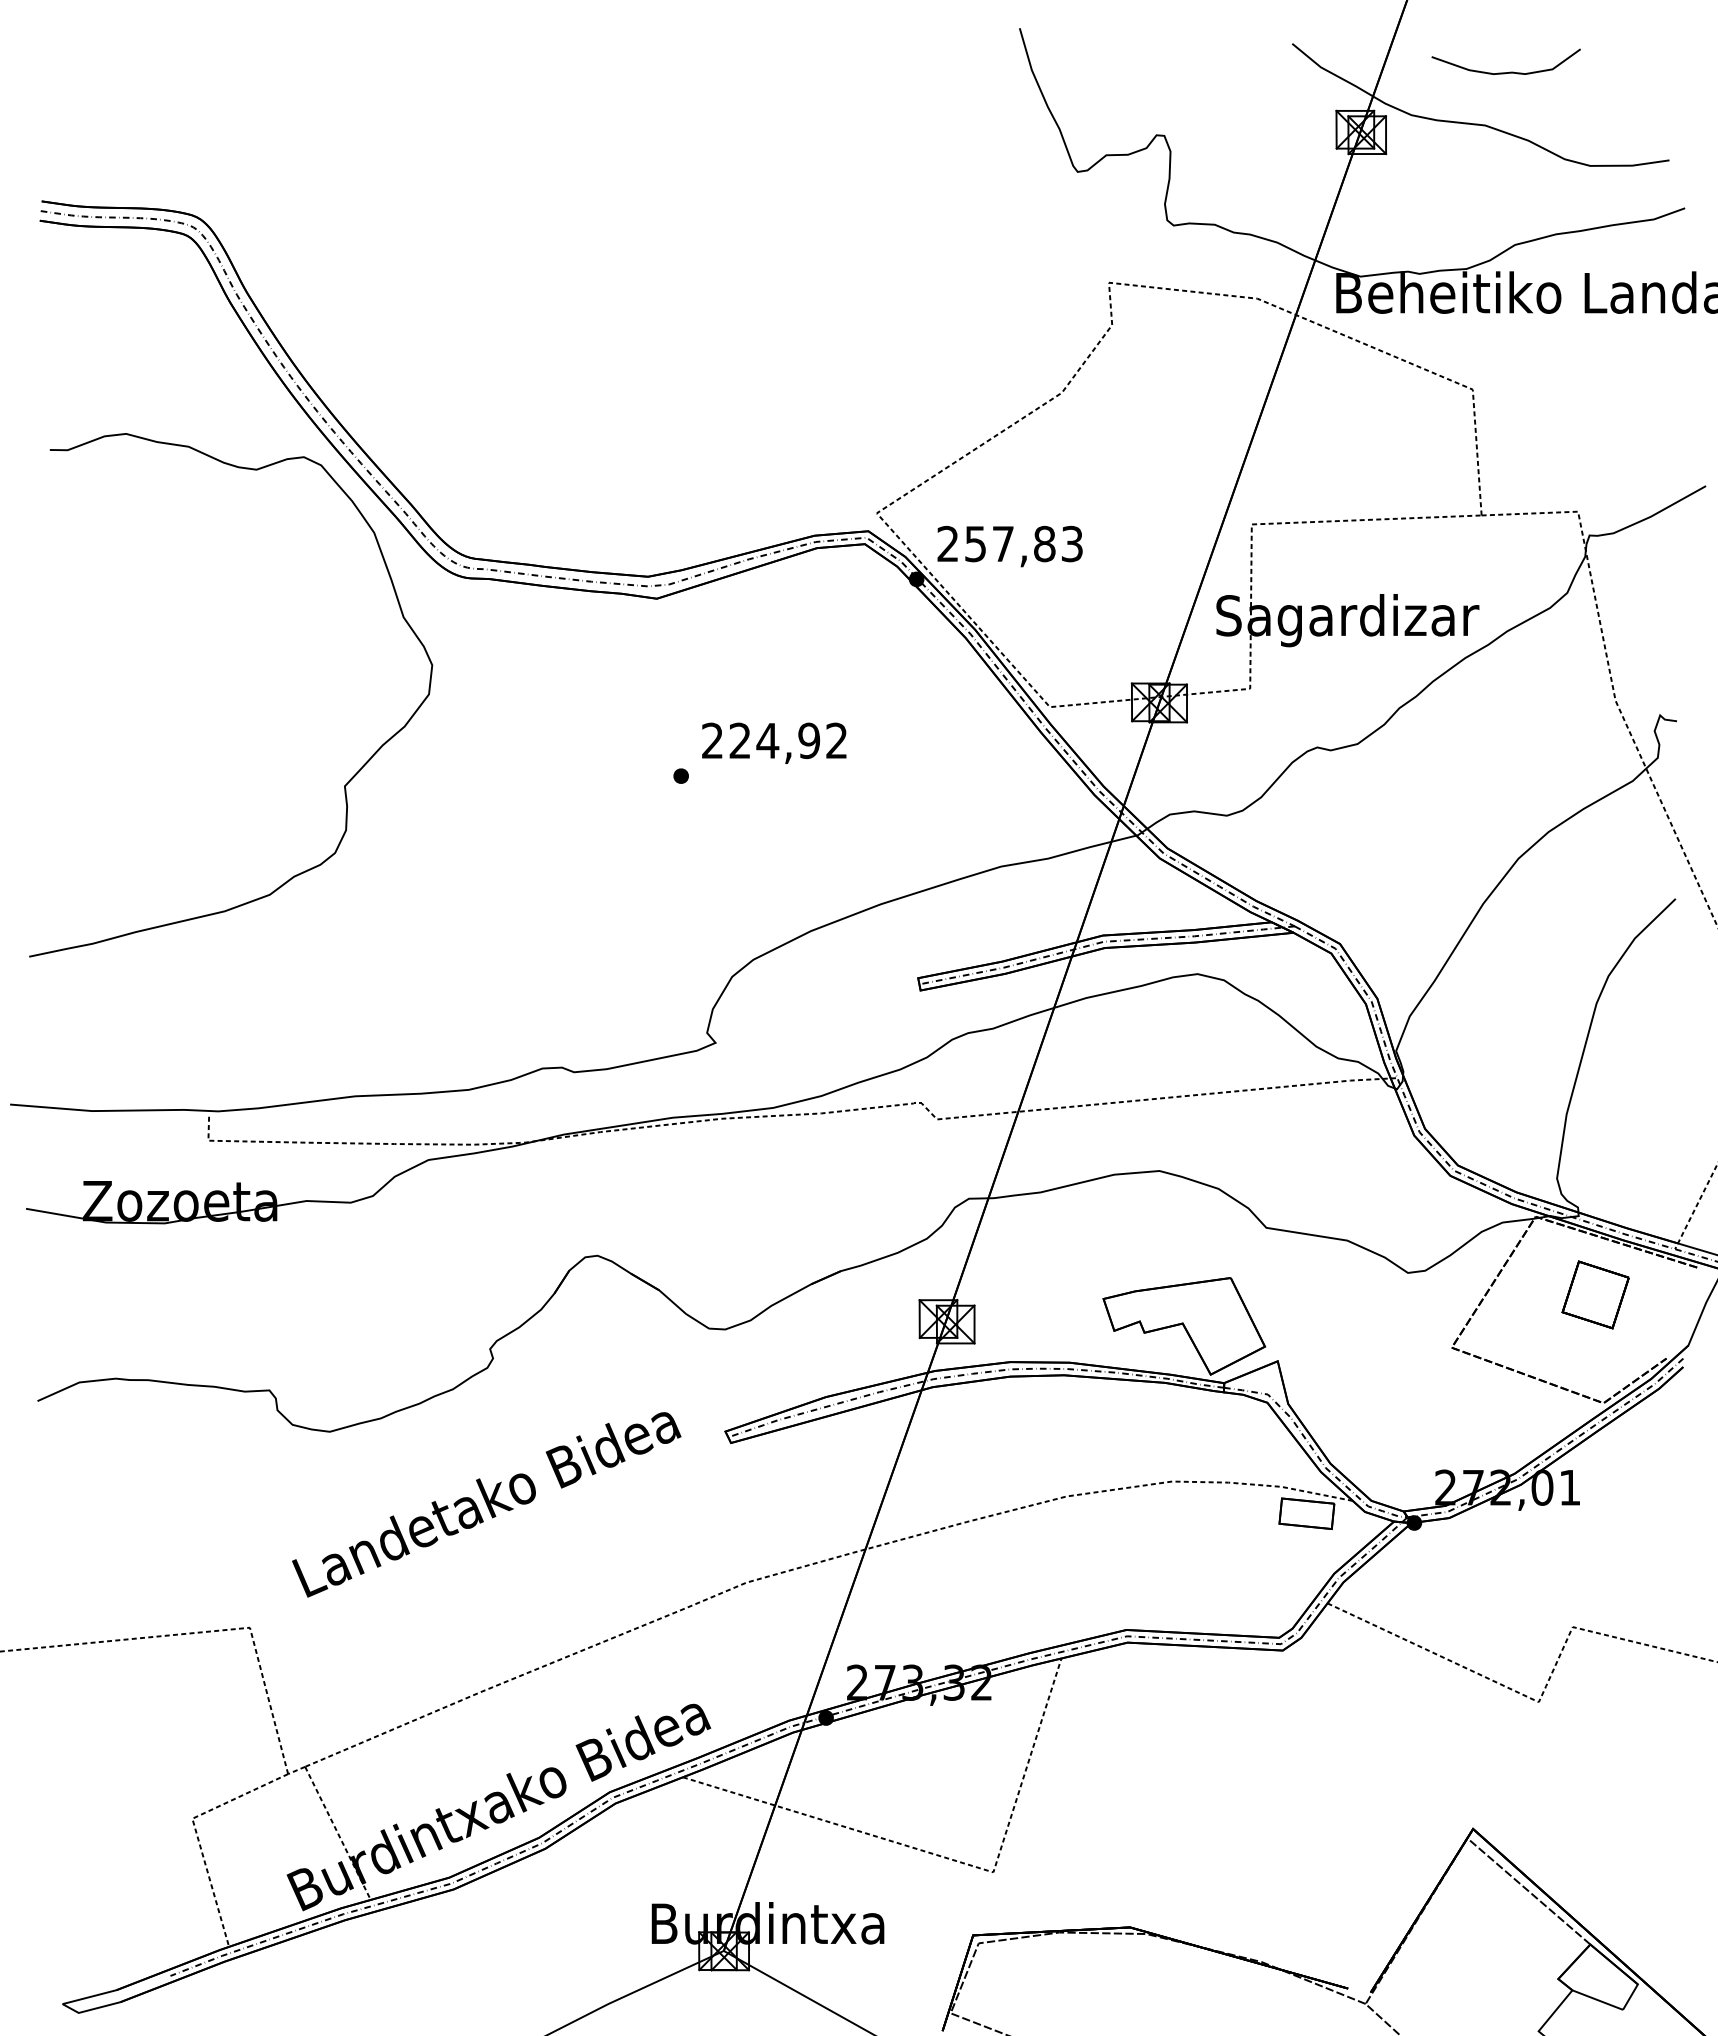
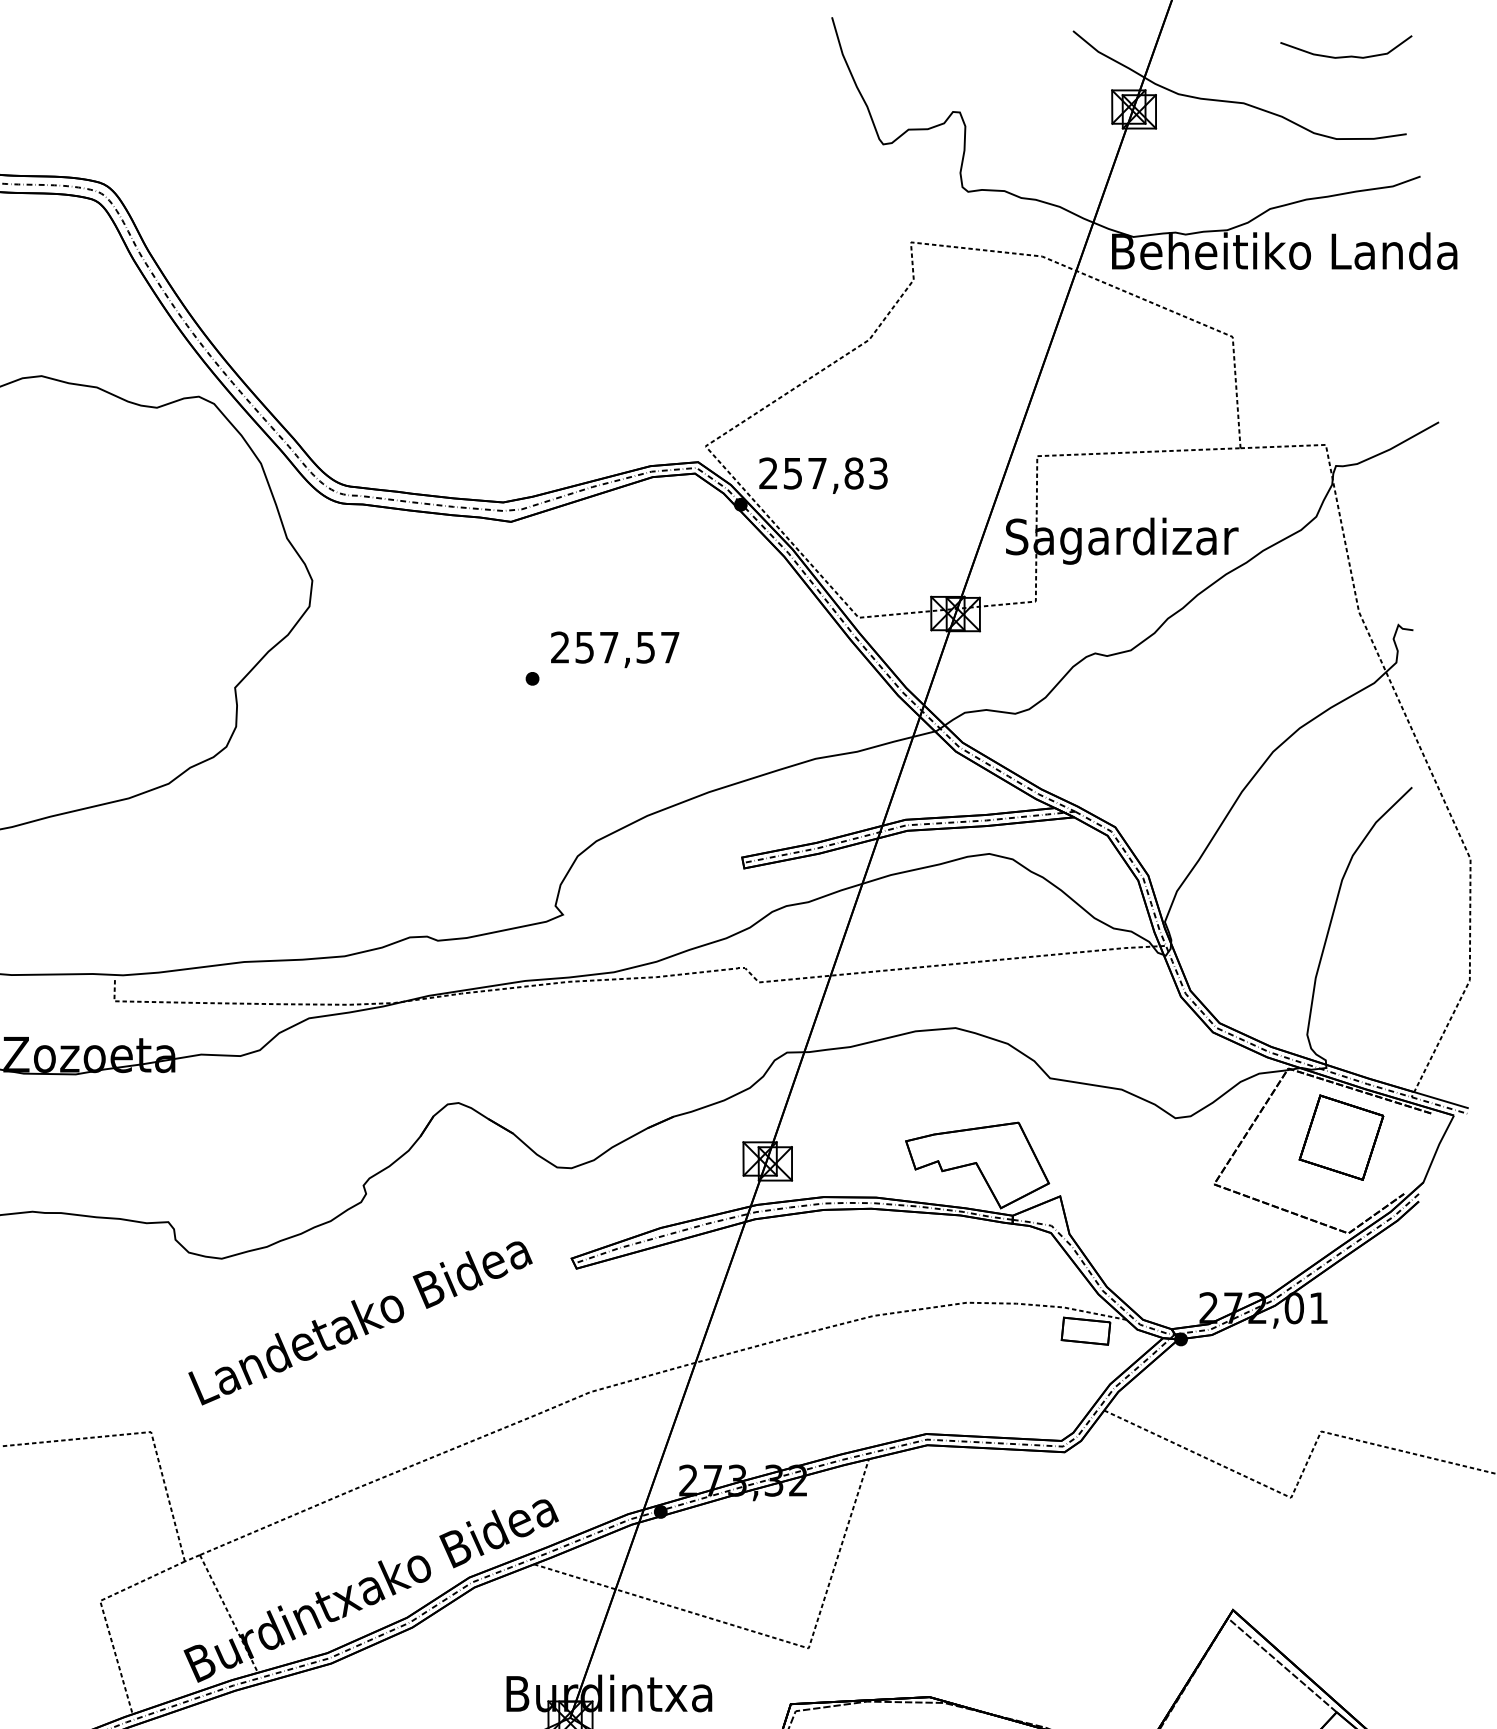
curve: (1509, 71) -> (1349, 55), moved
text: (788, 740) -> (627, 647), 224,92 -> 257,57
part: (1595, 1294) -> (1341, 1137), size x1.43

